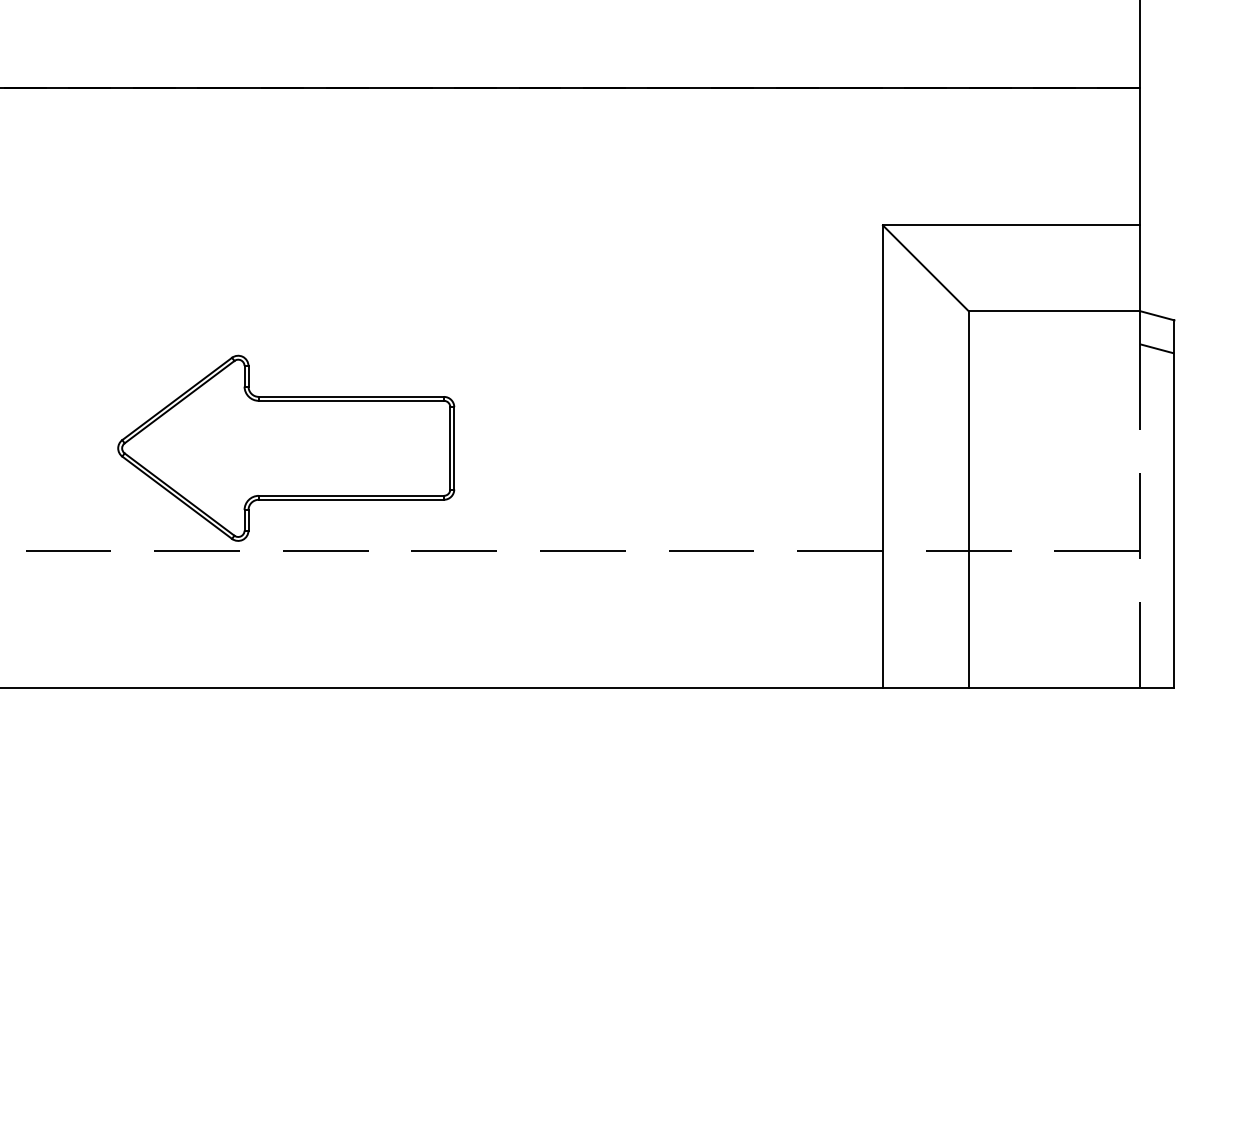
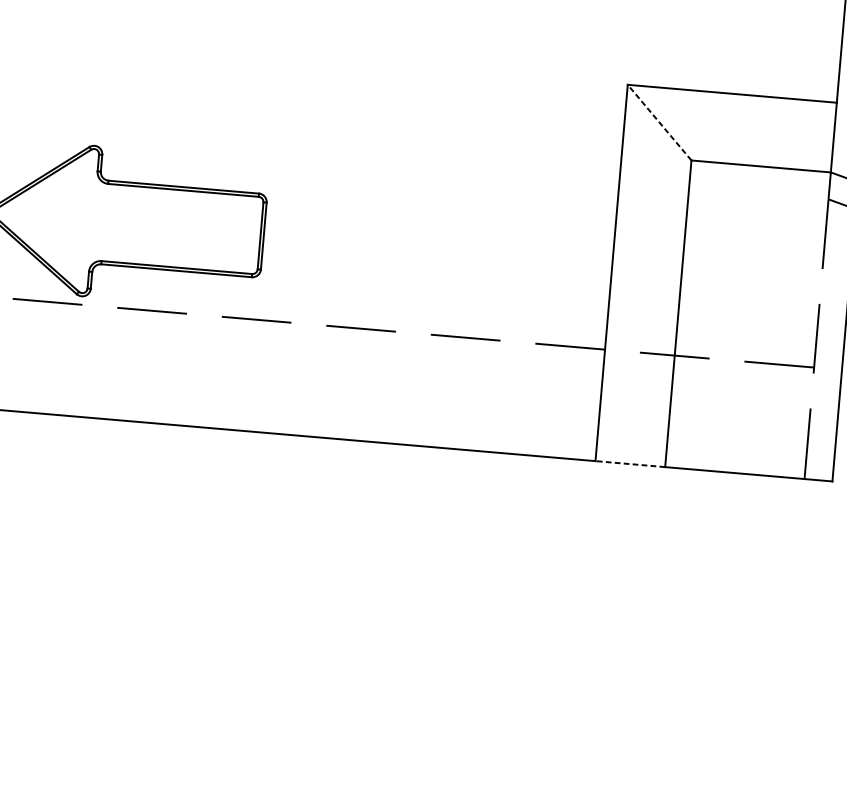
line: (925, 268) -> (659, 122), solid -> dashed
line: (925, 688) -> (630, 464), solid -> dashed

